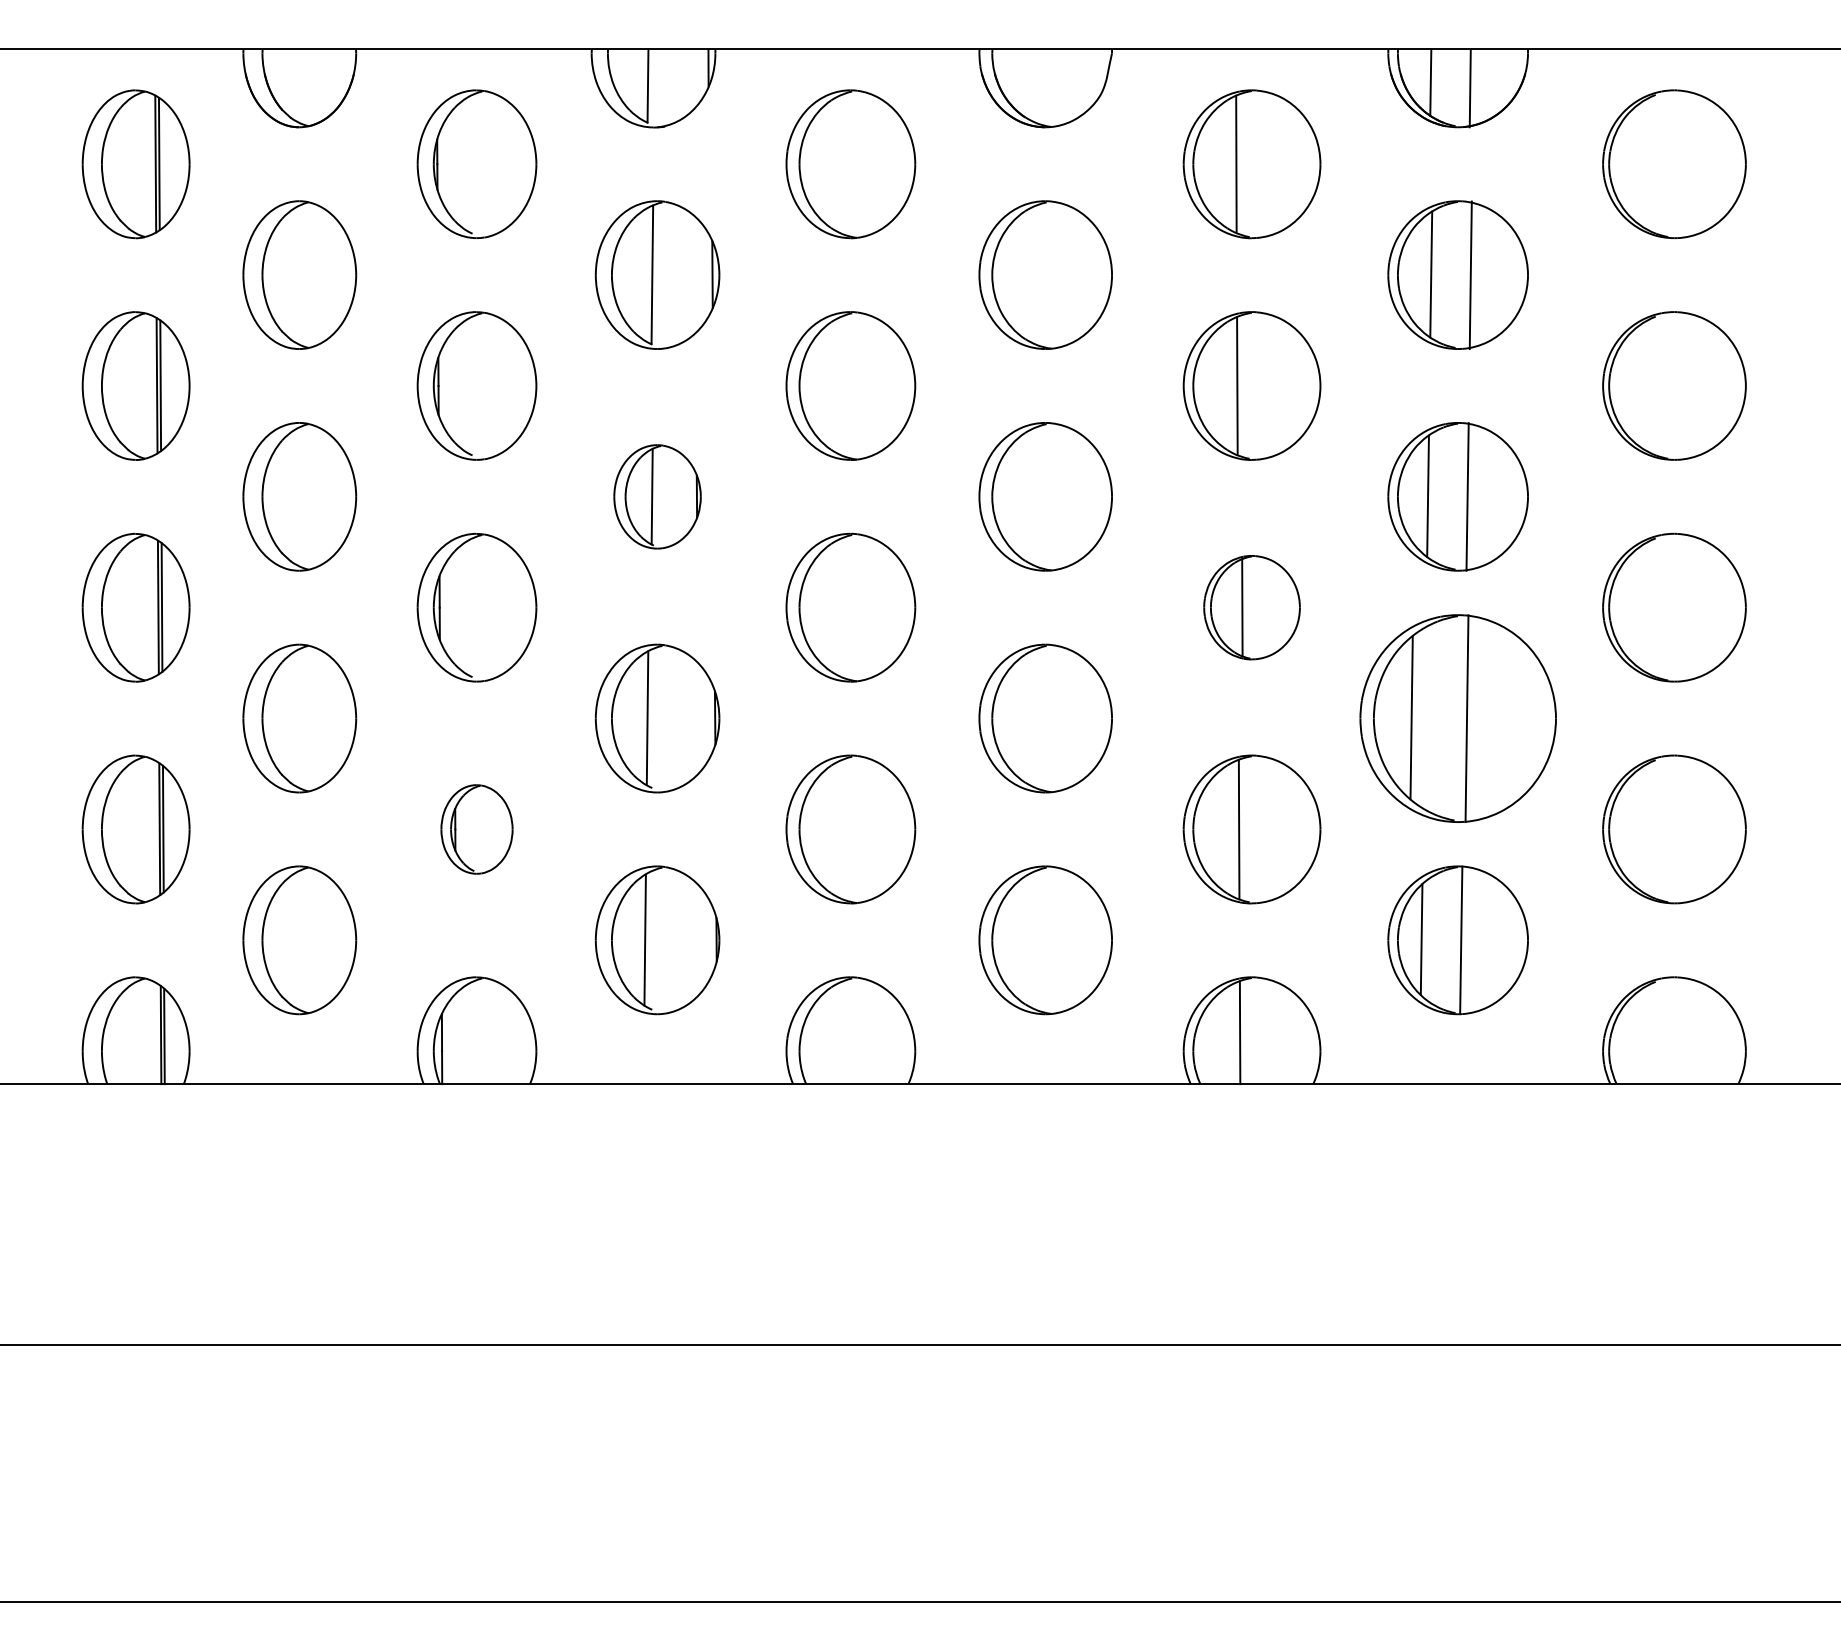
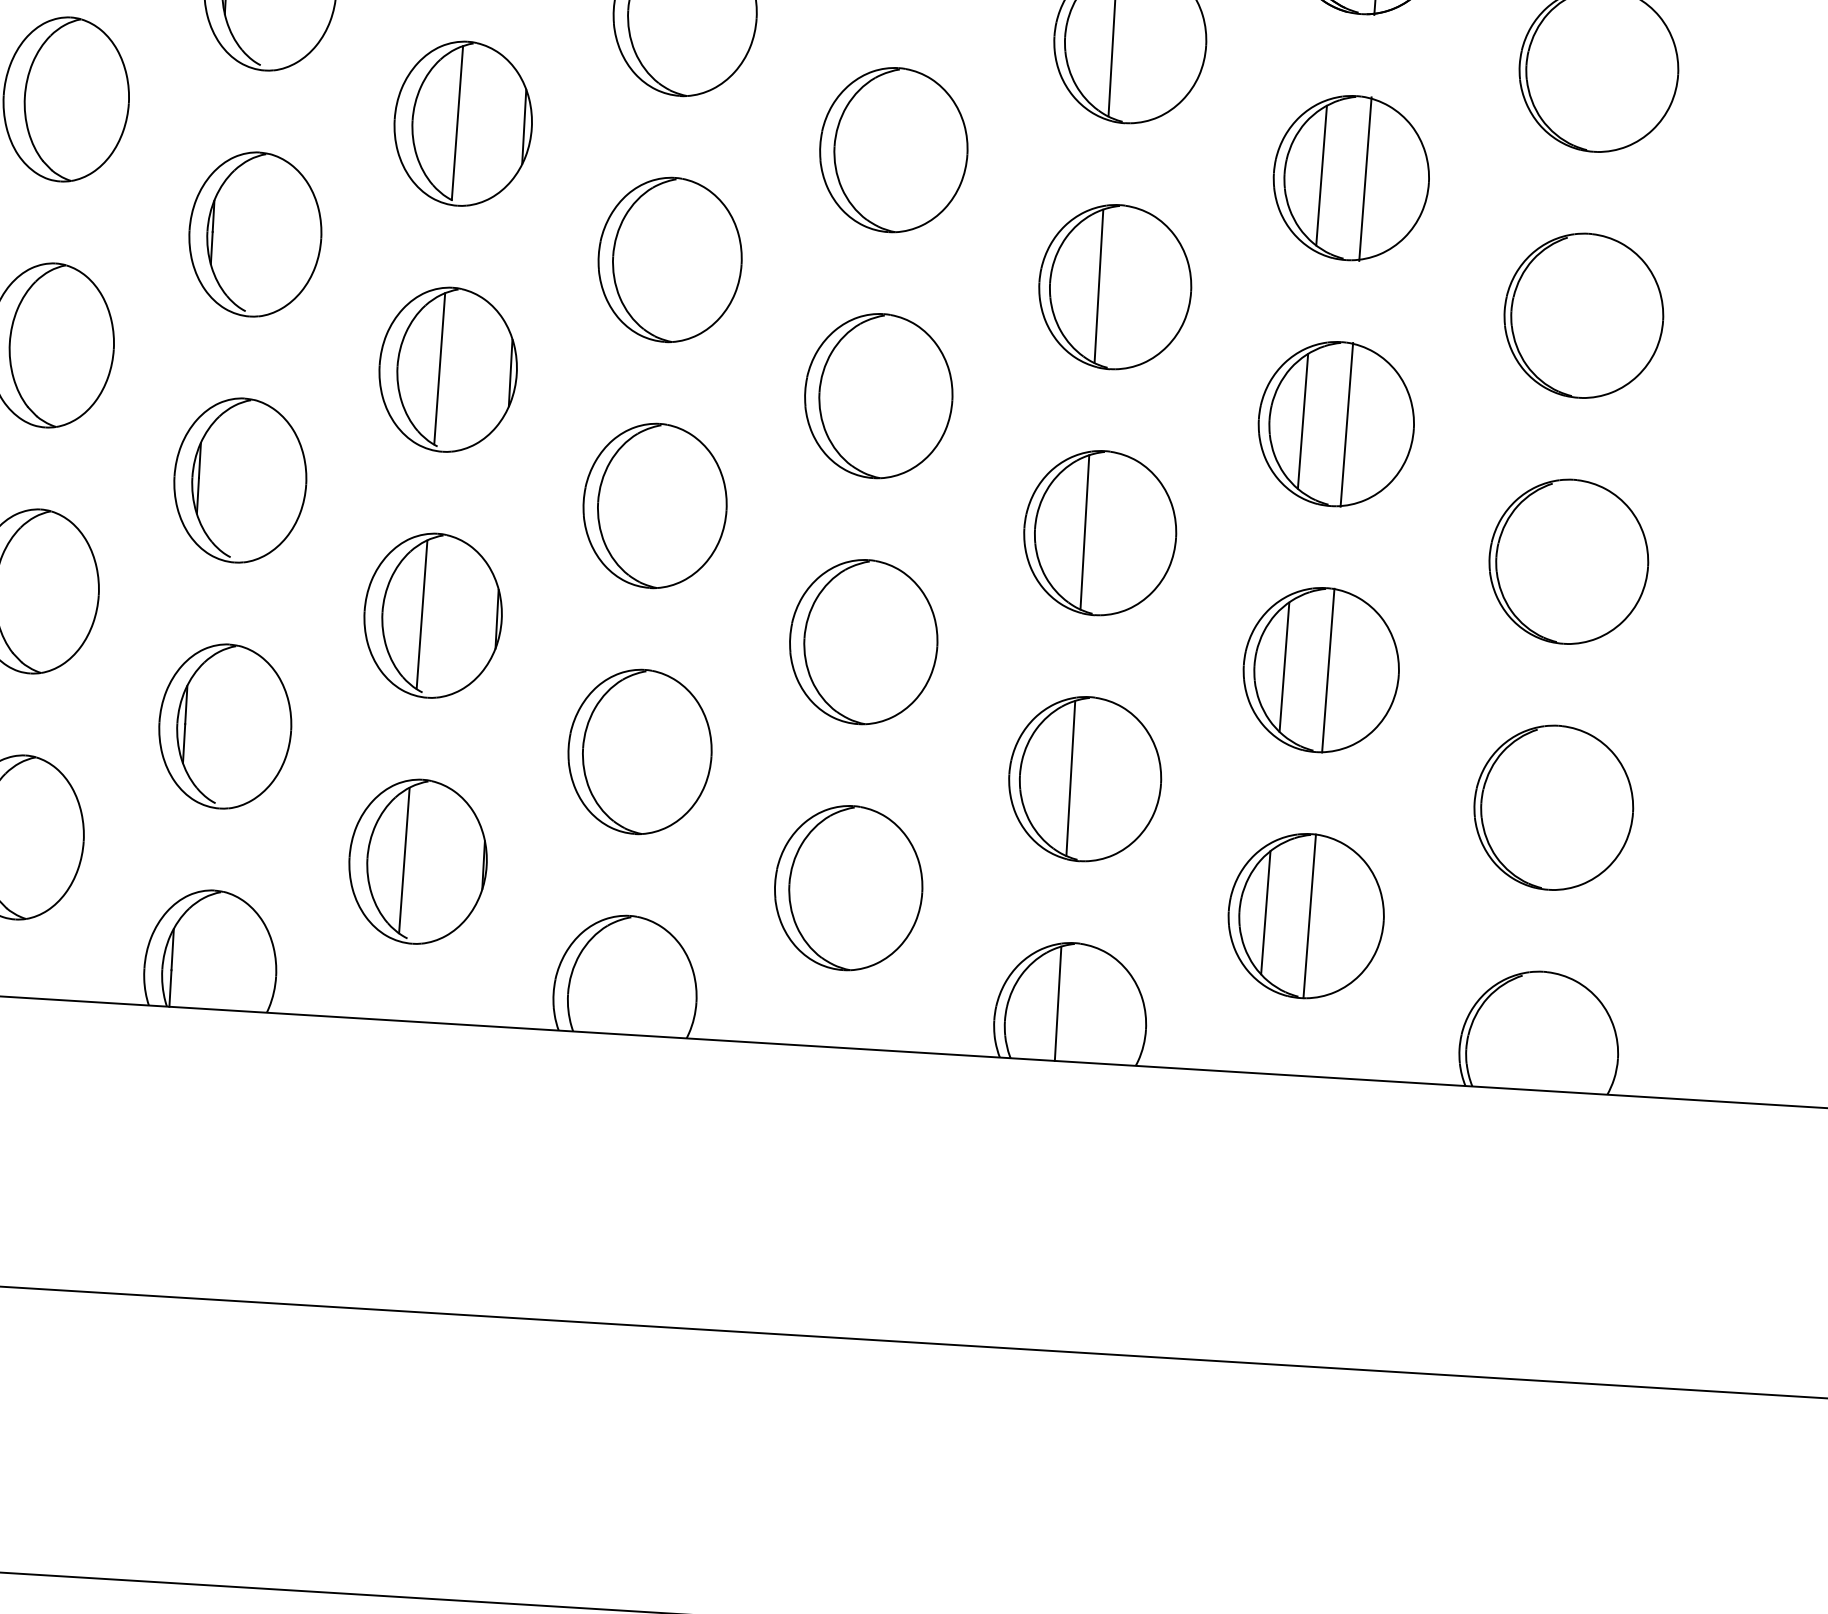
part: (657, 496) -> (448, 369), size x1.43
part: (1251, 607) -> (1099, 532), size x1.43
part: (1457, 718) -> (1320, 669), size x0.71
part: (476, 829) -> (224, 726), size x1.67

